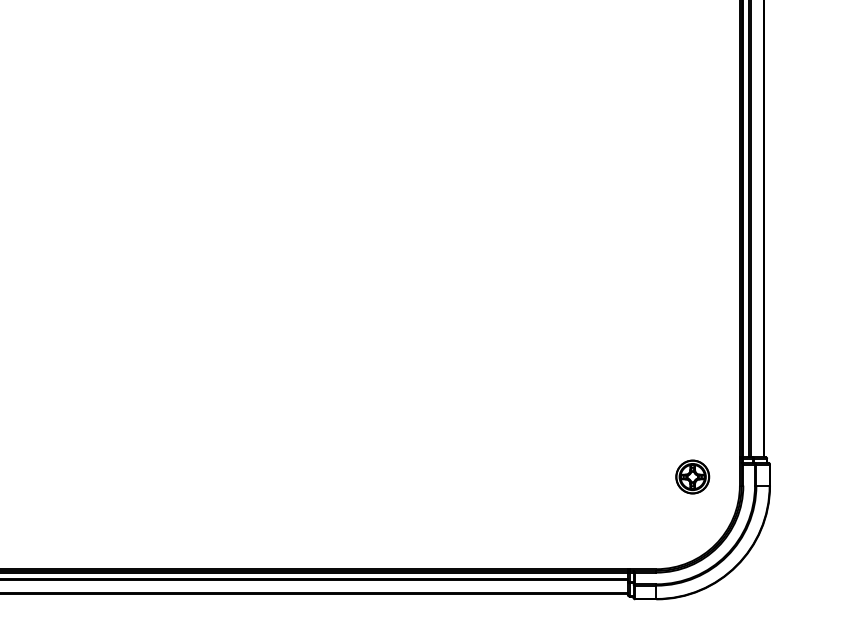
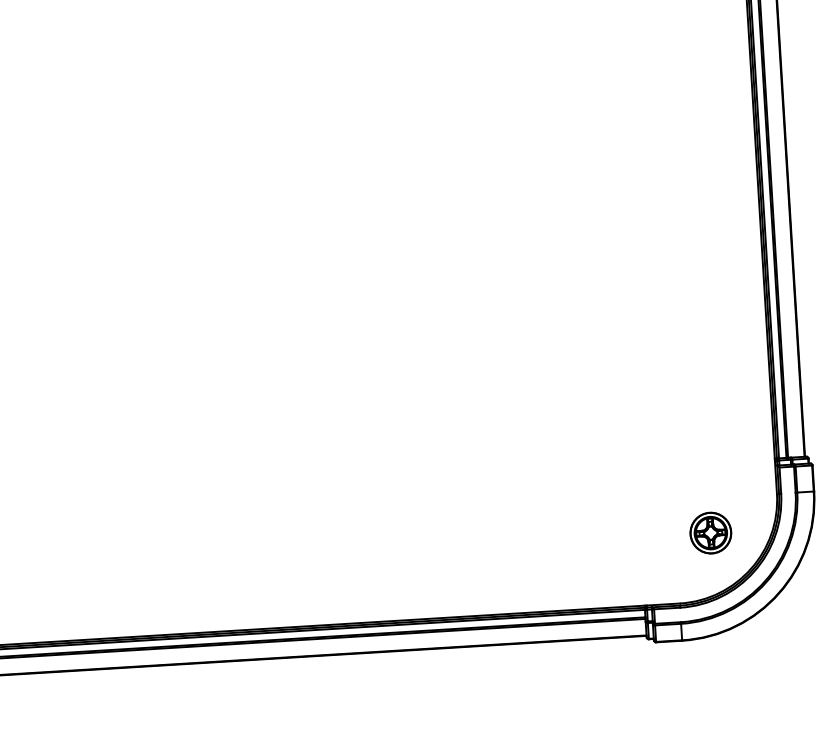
part: (692, 476) -> (710, 532), moved

